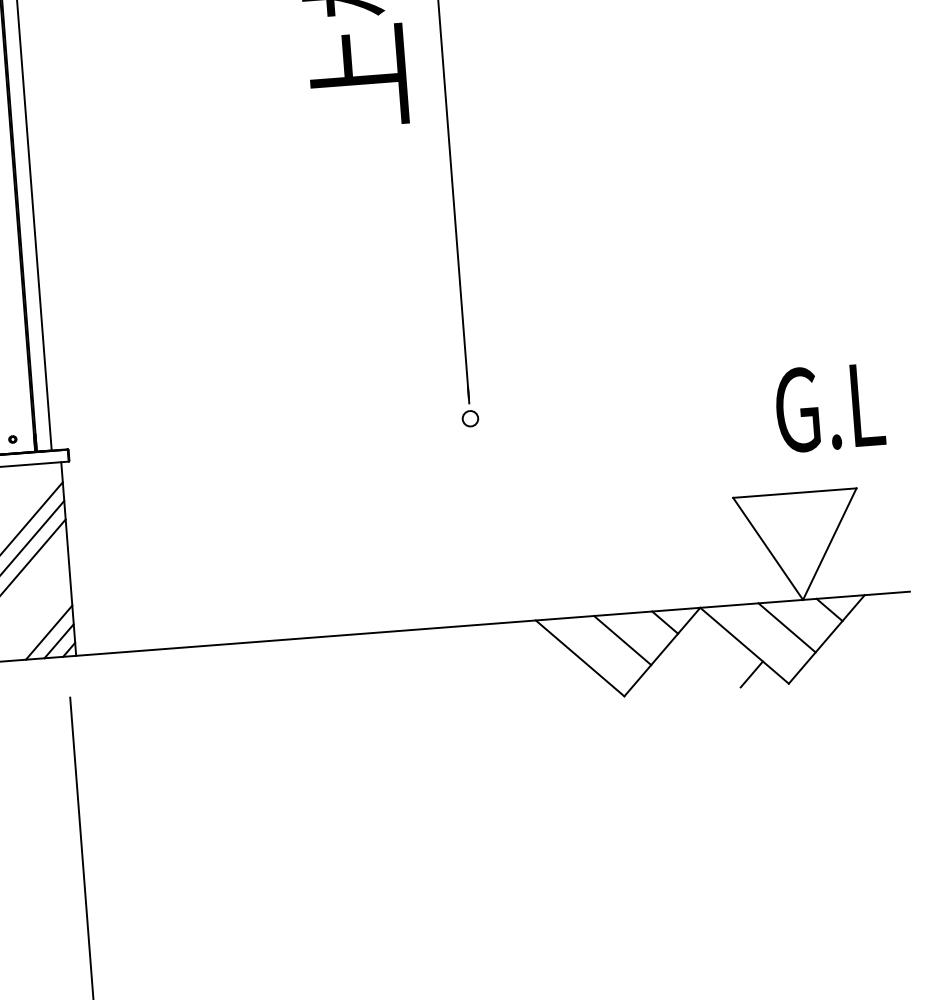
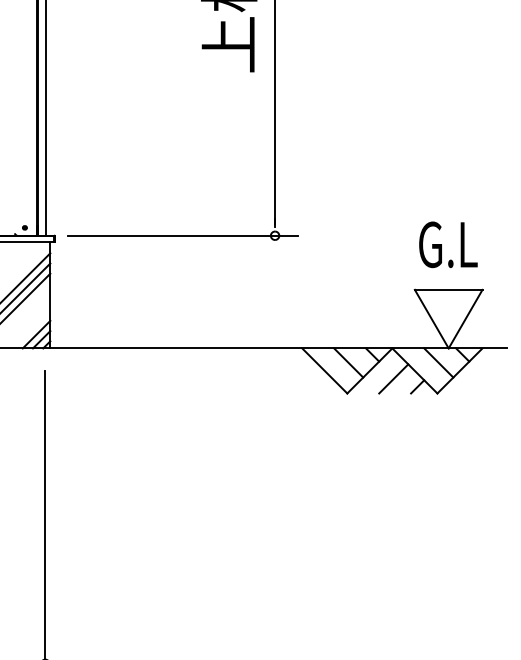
text: (830, 407) -> (448, 244), moved
line: (301, 431) -> (182, 235), added
line: (706, 662) -> (393, 378), added

